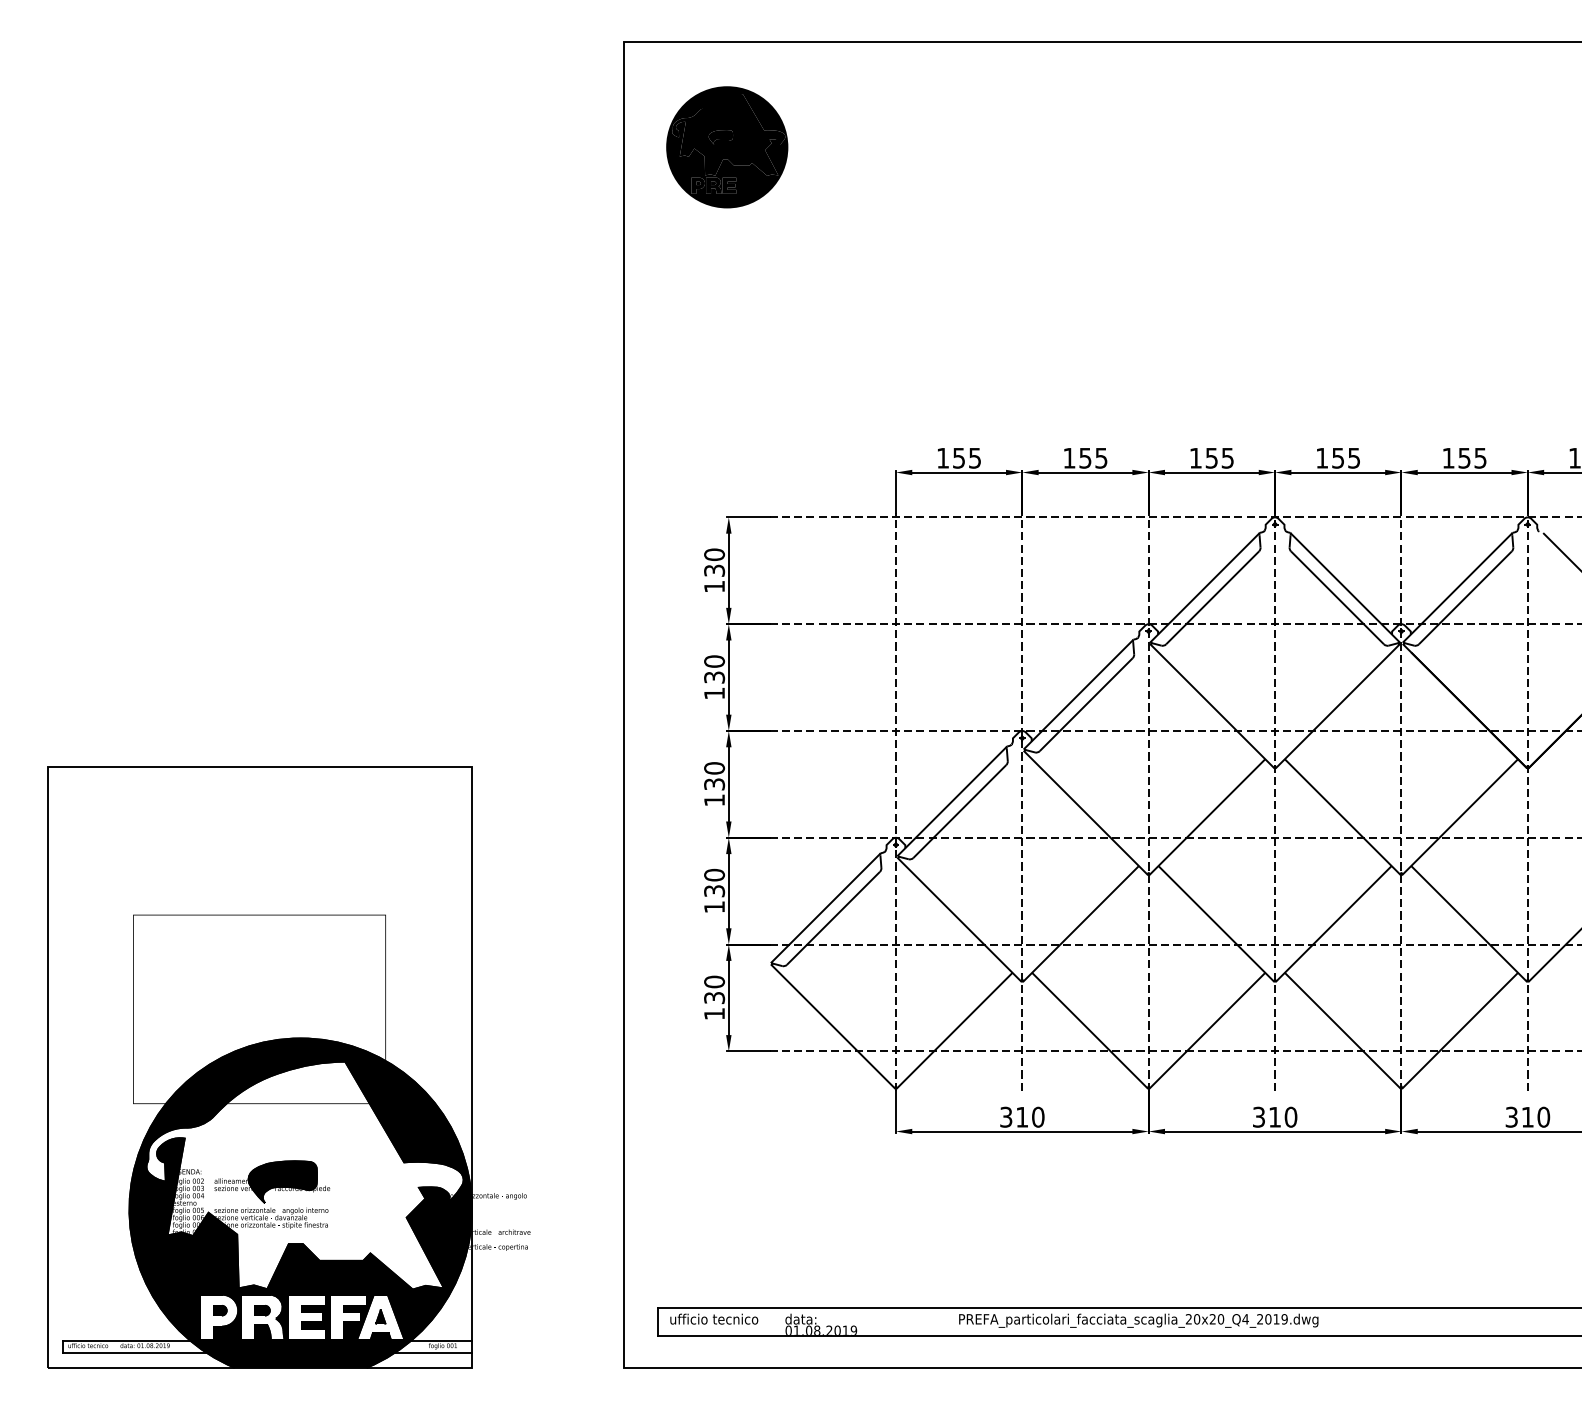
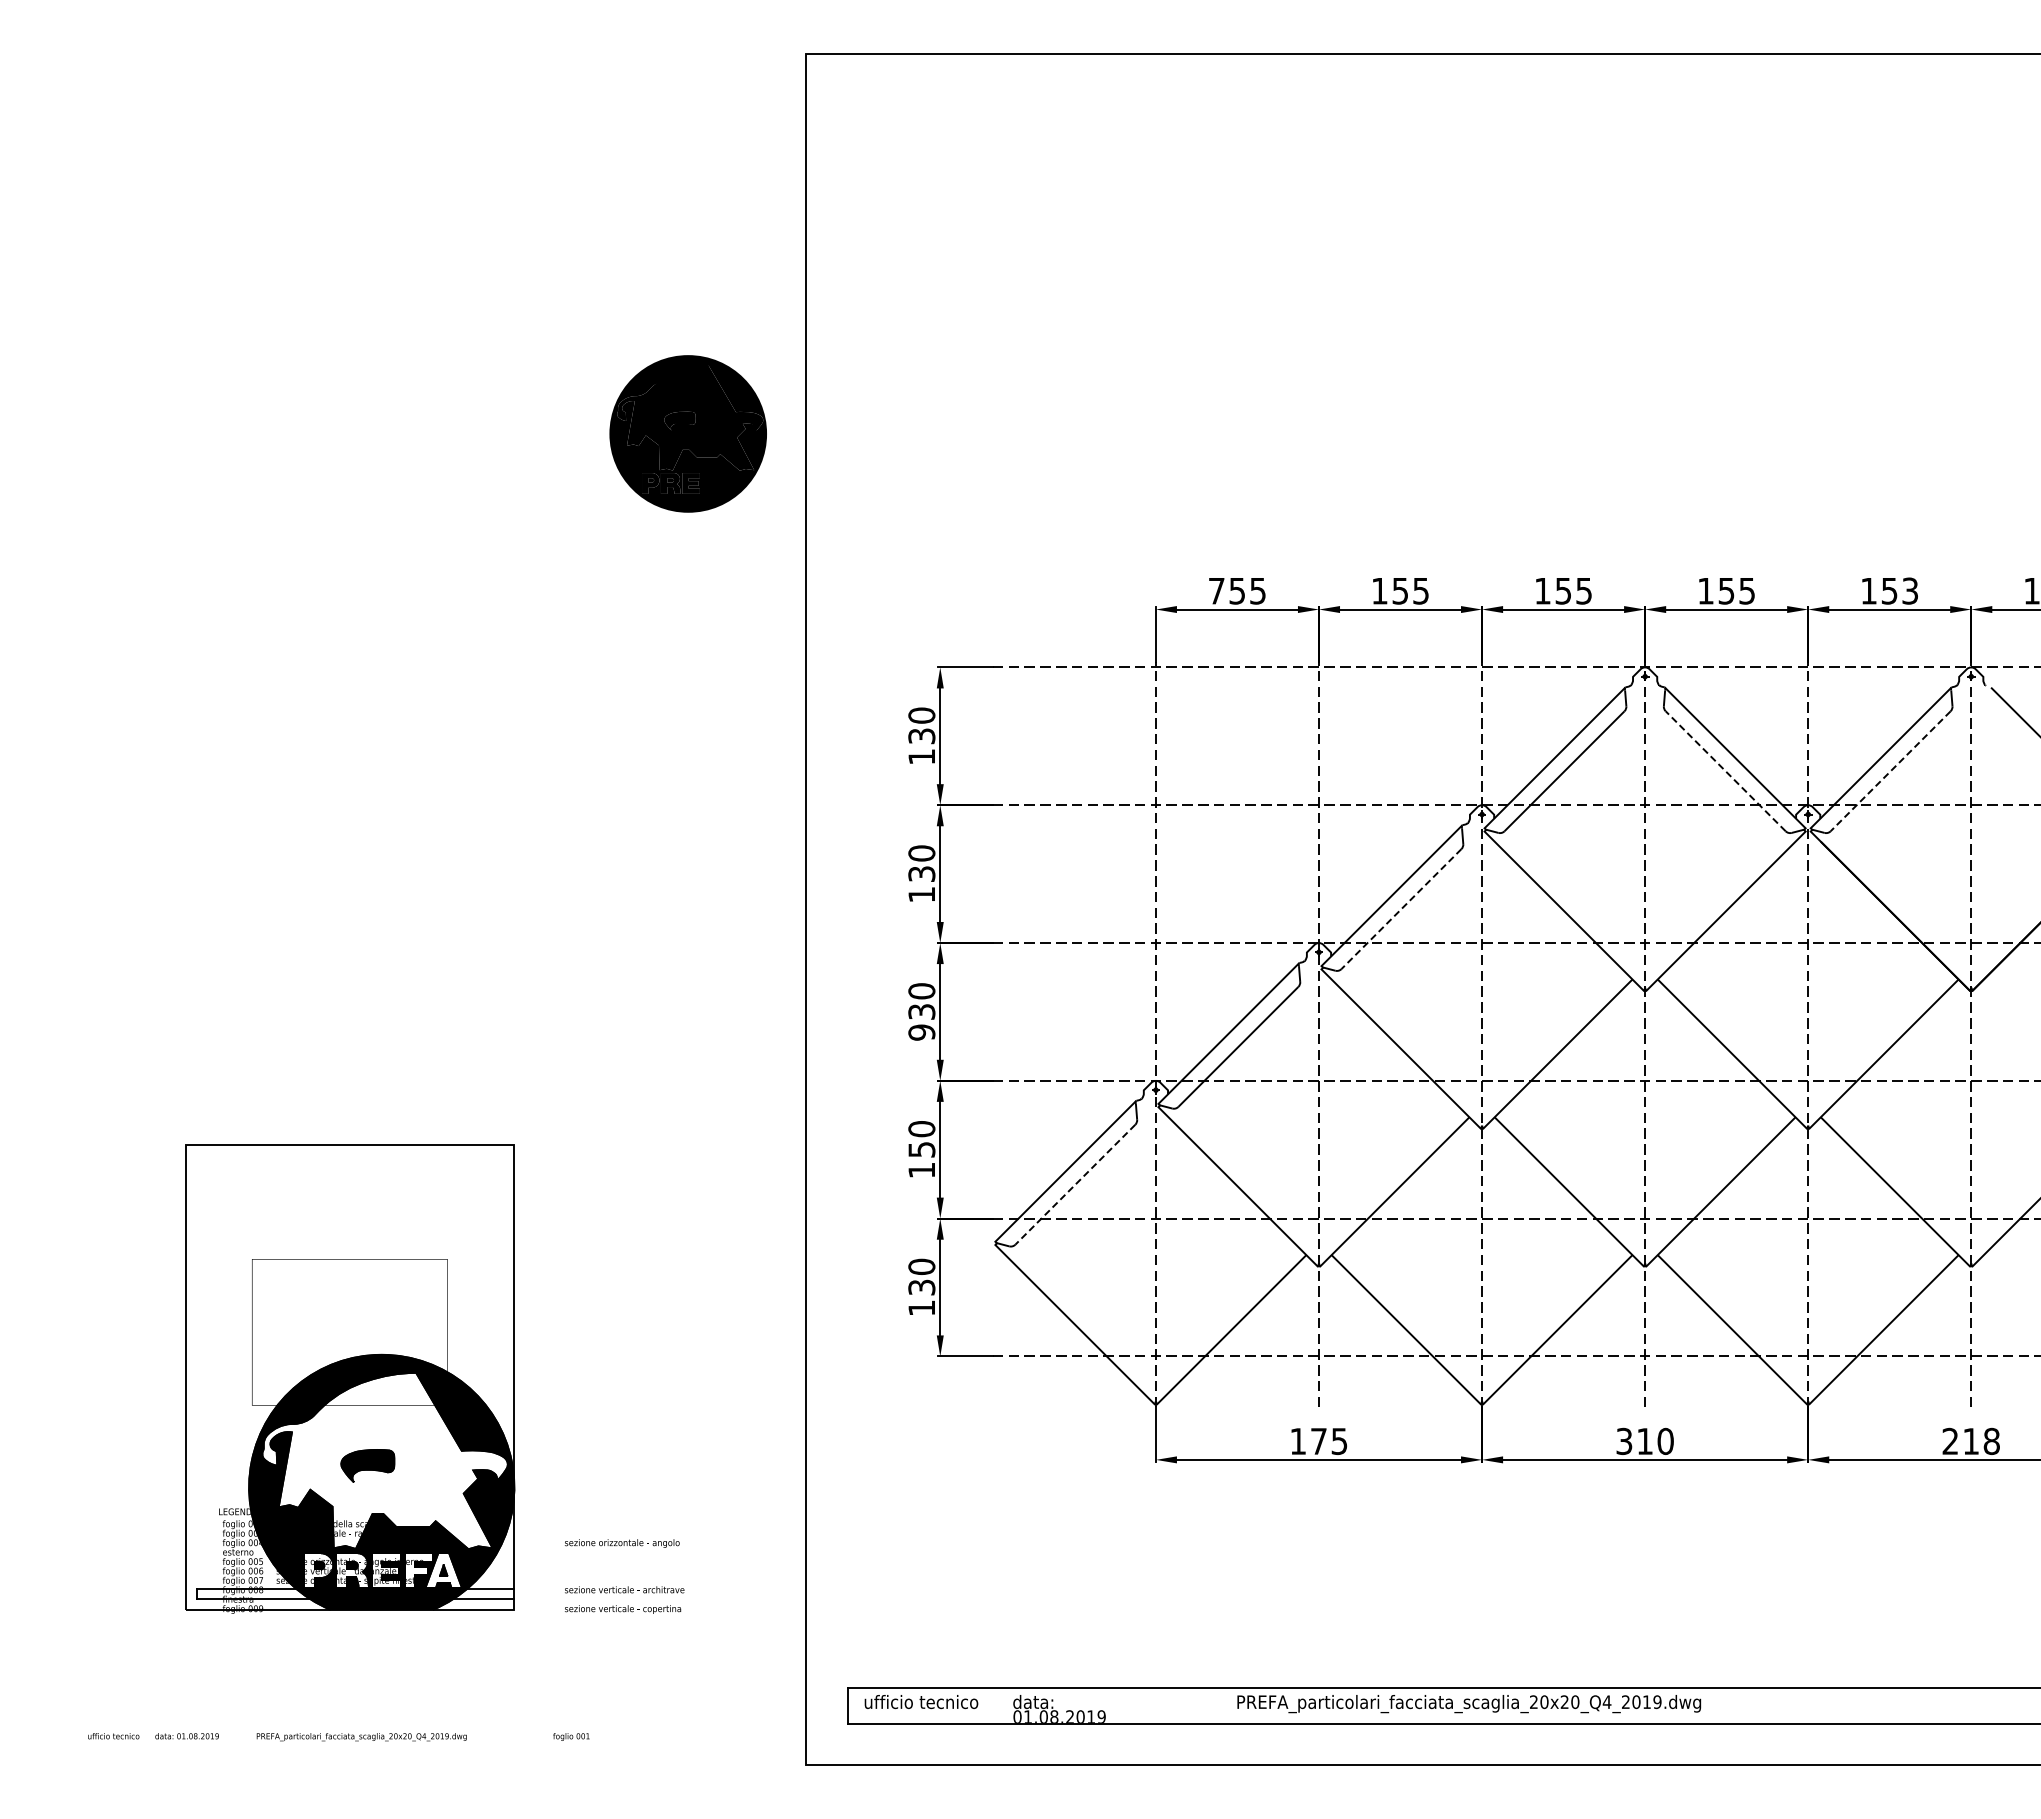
part: (726, 146) -> (687, 433), moved
text: (1480, 457) -> (1910, 590), 155 -> 153
text: (942, 458) -> (1216, 591), 155 -> 755
line: (1337, 598) -> (1725, 771), solid -> dashed
line: (1465, 598) -> (1890, 771), solid -> dashed
line: (1086, 705) -> (1401, 909), solid -> dashed
text: (714, 800) -> (921, 1032), 130 -> 930
text: (714, 891) -> (921, 1149), 130 -> 150
line: (833, 918) -> (1075, 1184), solid -> dashed
part: (288, 1067) -> (372, 1377), size x0.6
text: (1021, 1117) -> (1318, 1441), 310 -> 175
text: (1527, 1117) -> (1970, 1441), 310 -> 218

